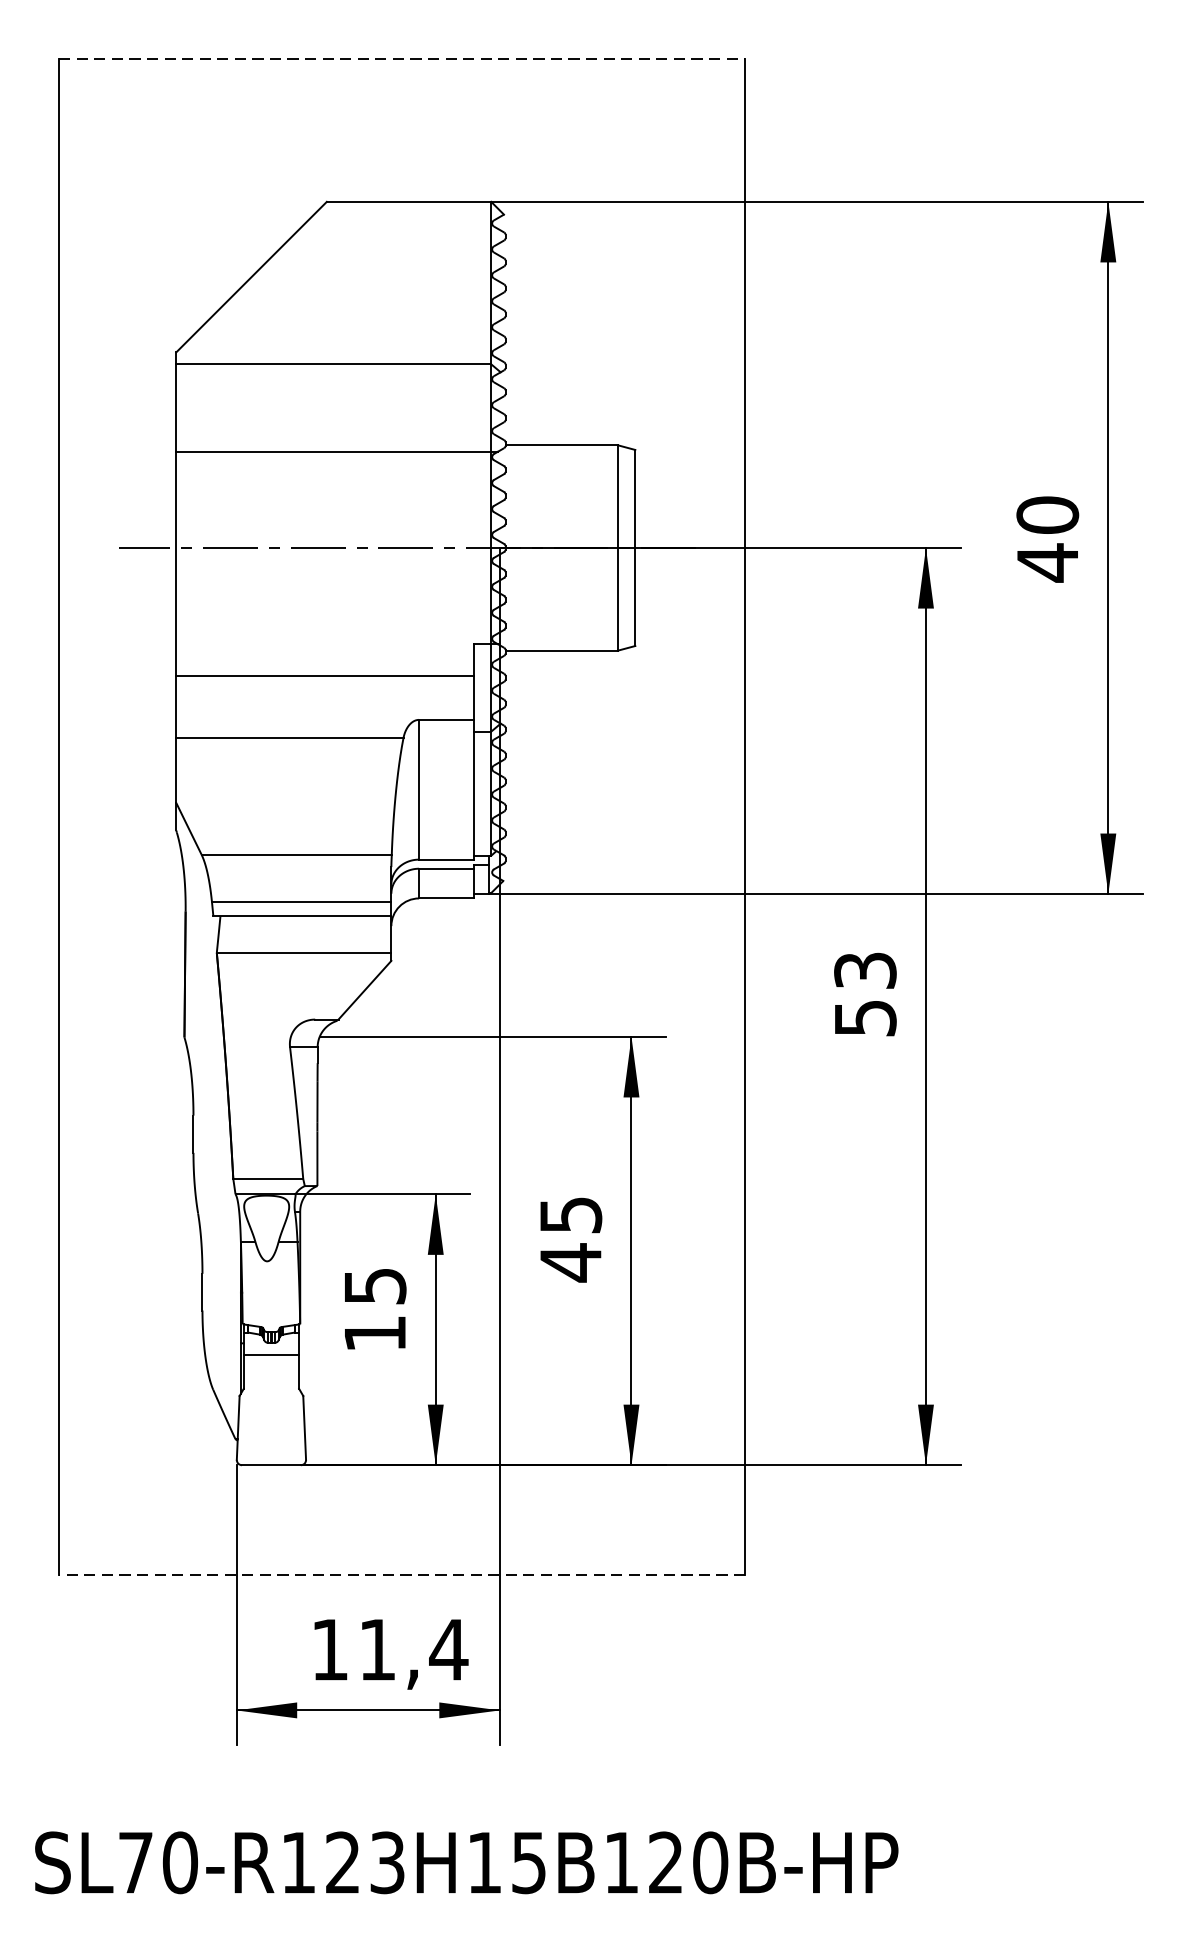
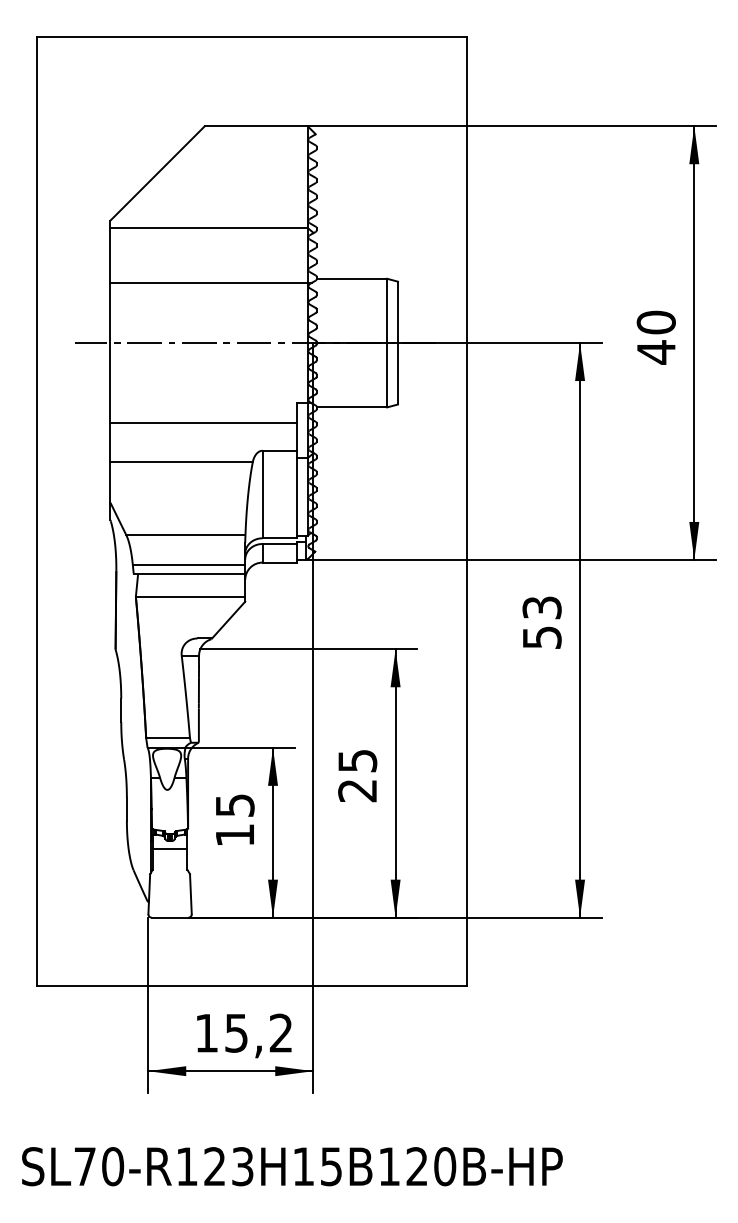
line: (401, 58) -> (251, 36), dashed -> solid
text: (570, 1262) -> (357, 790), 45 -> 25
line: (401, 1575) -> (251, 986), dashed -> solid
text: (414, 1648) -> (259, 1032), 11,4 -> 15,2

